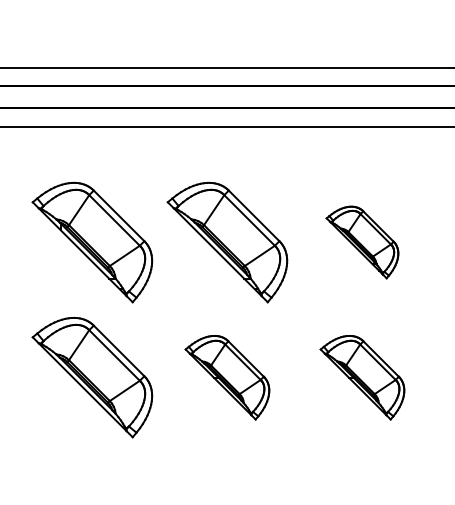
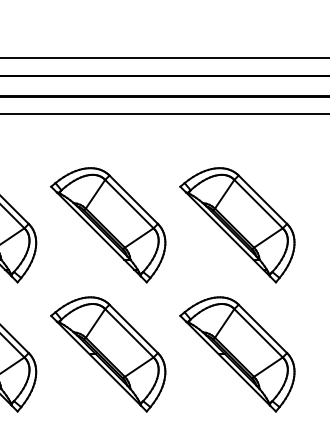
part: (362, 242) -> (237, 225), size x1.67
part: (227, 377) -> (108, 354), size x1.43
part: (362, 377) -> (237, 354), size x1.43

